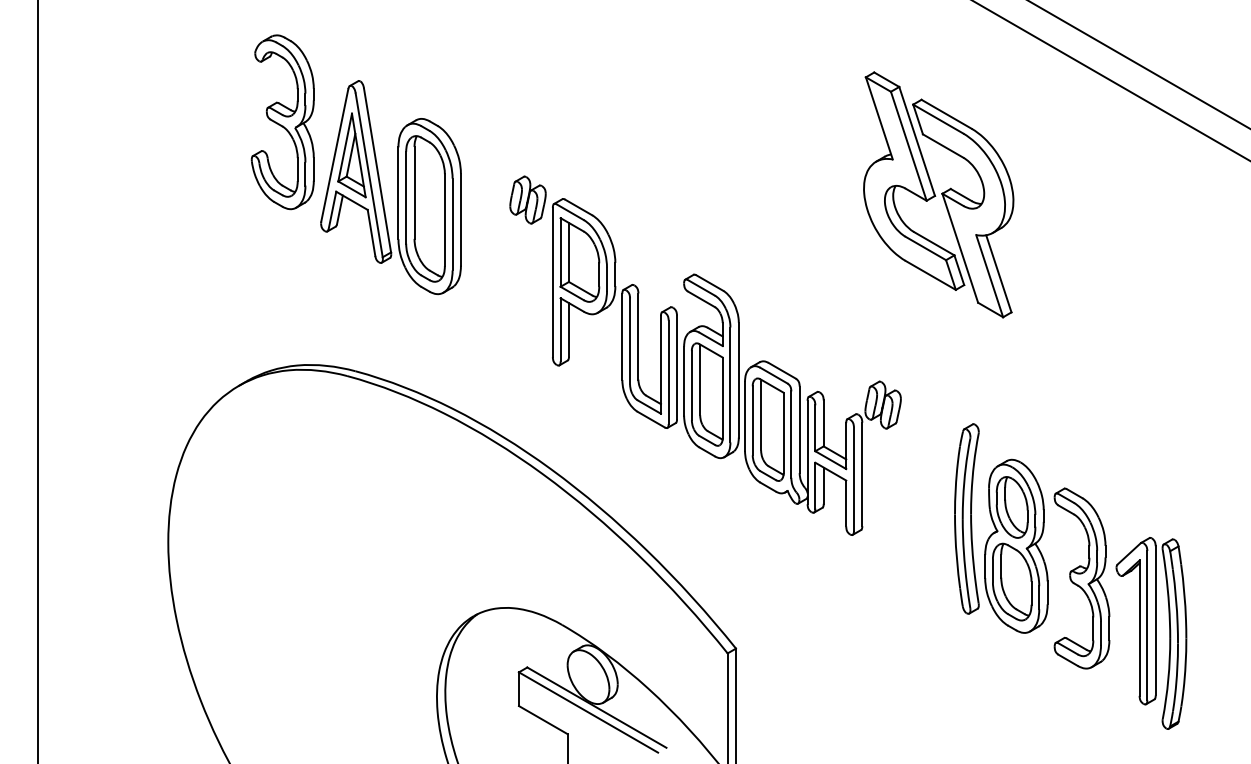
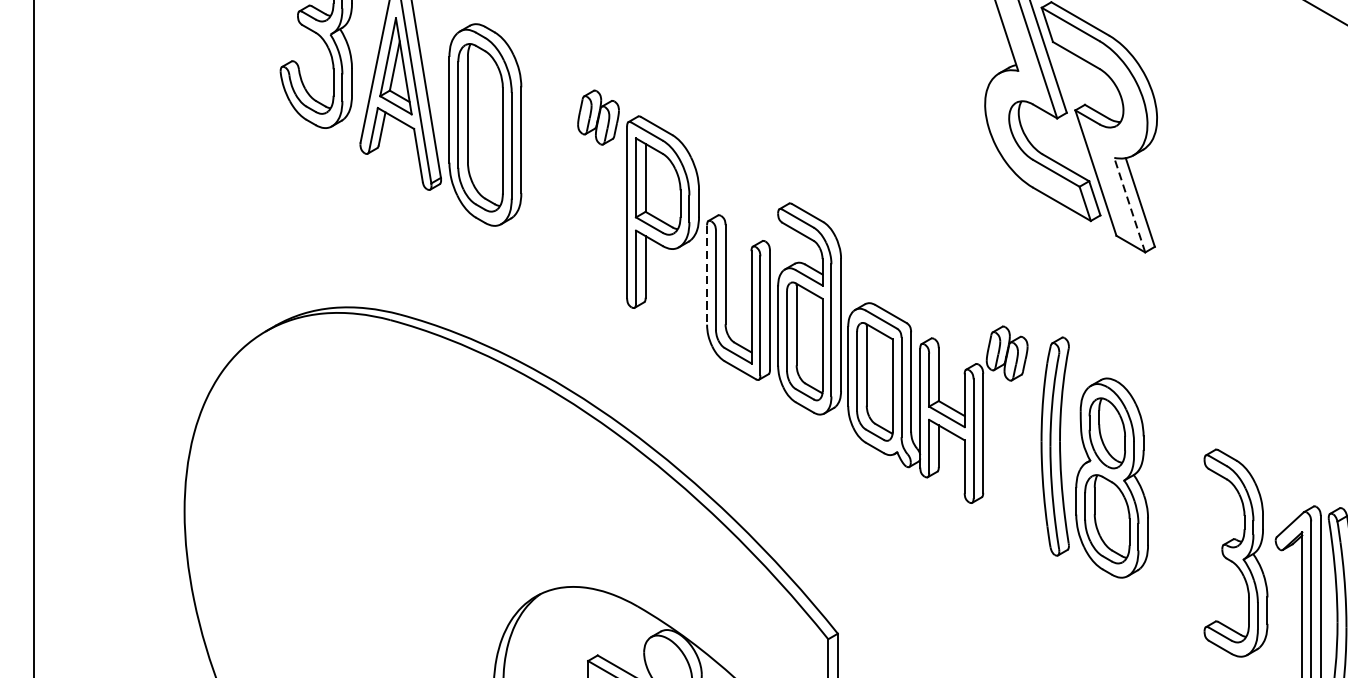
line: (989, 275) -> (1129, 204), solid -> dashed
line: (622, 337) -> (707, 275), solid -> dashed
part: (1001, 528) -> (1095, 457), moved

